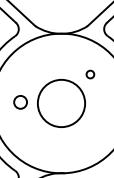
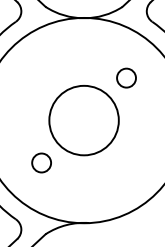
circle: (90, 74) -> (126, 77), size x1.67
circle: (20, 102) -> (41, 163), moved

